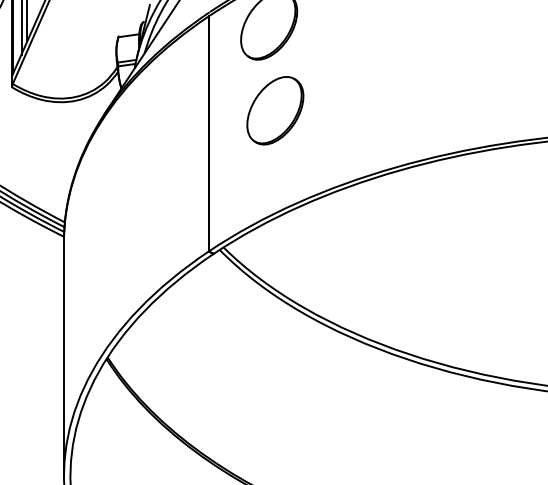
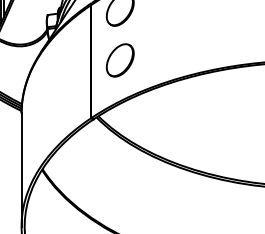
part: (273, 110) -> (119, 60), moved

